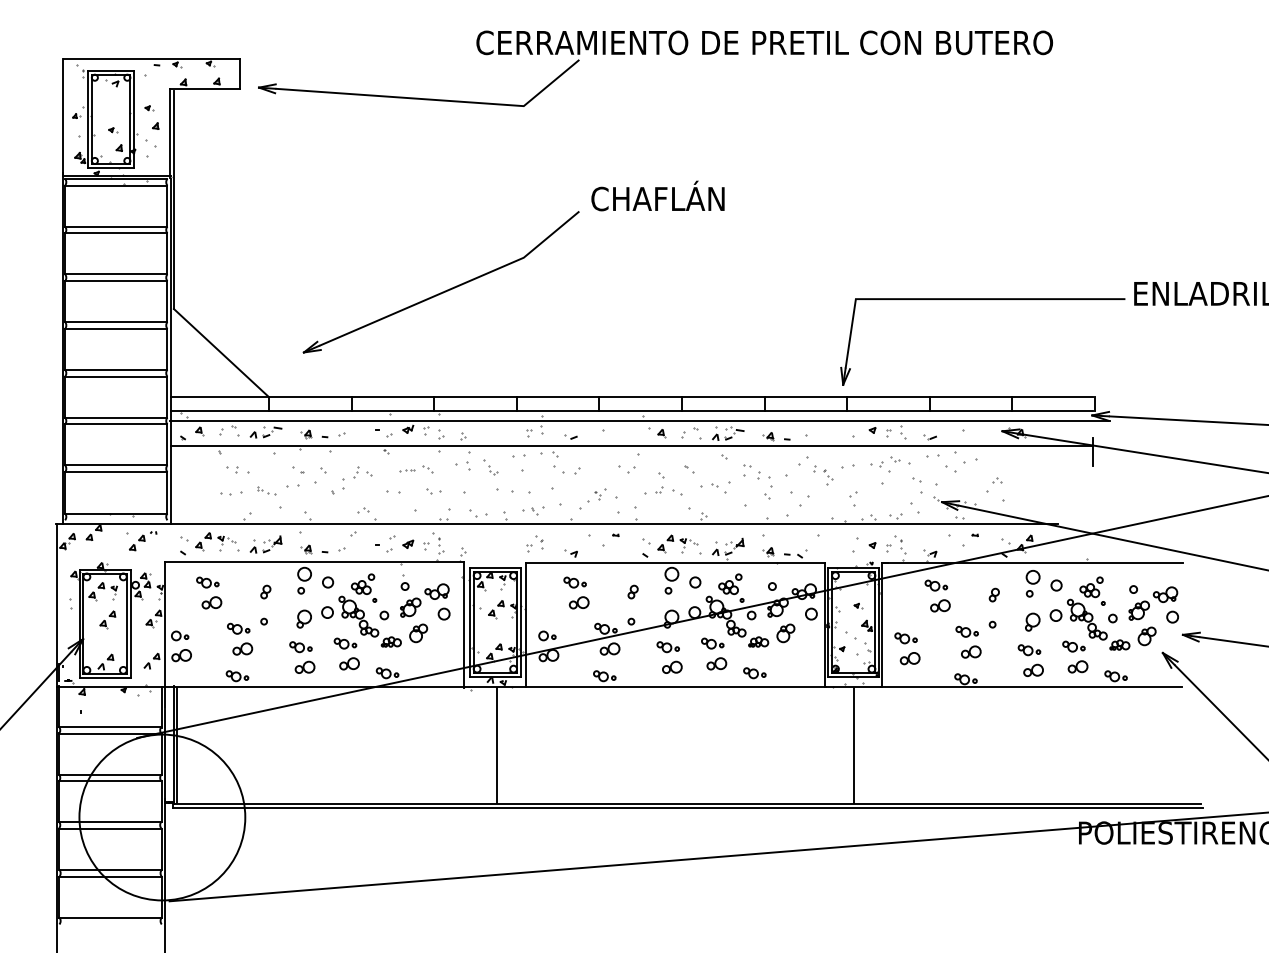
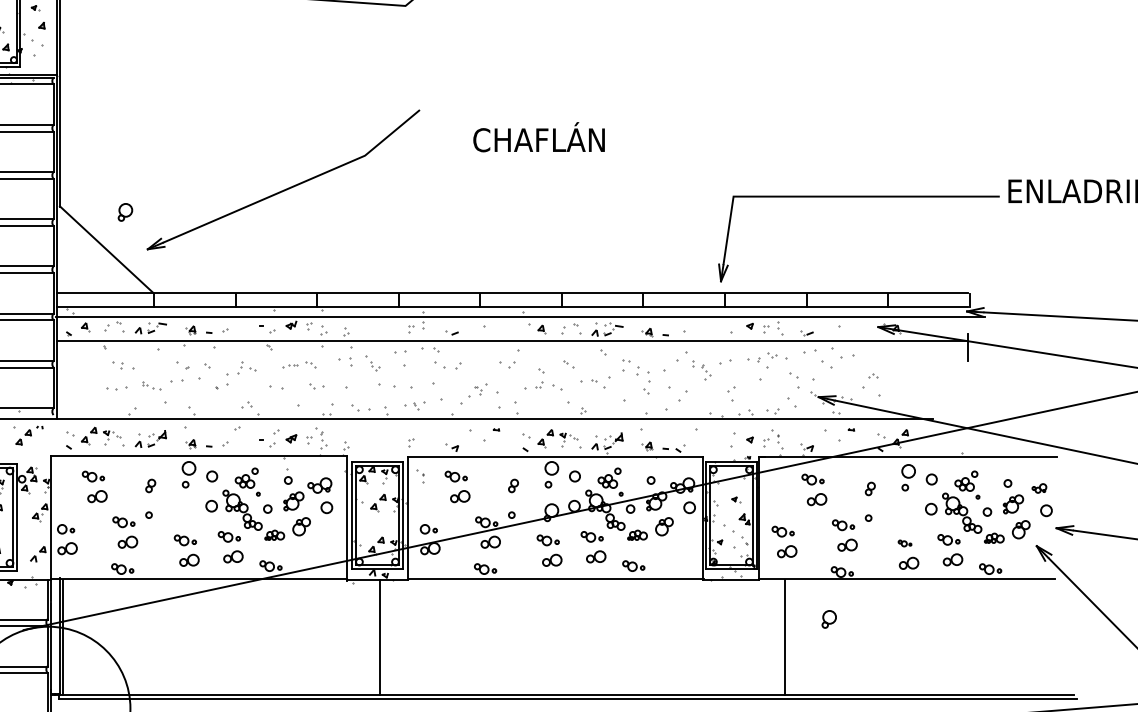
text: (657, 195) -> (538, 136), moved
part: (444, 290) -> (286, 188), moved
part: (539, 542) -> (421, 476), moved
part: (1165, 594) -> (1039, 488), size x0.6
part: (303, 618) -> (124, 211), moved
part: (1032, 621) -> (829, 618), moved
part: (1029, 650) -> (905, 543), size x0.6
line: (854, 745) -> (785, 637), moved

